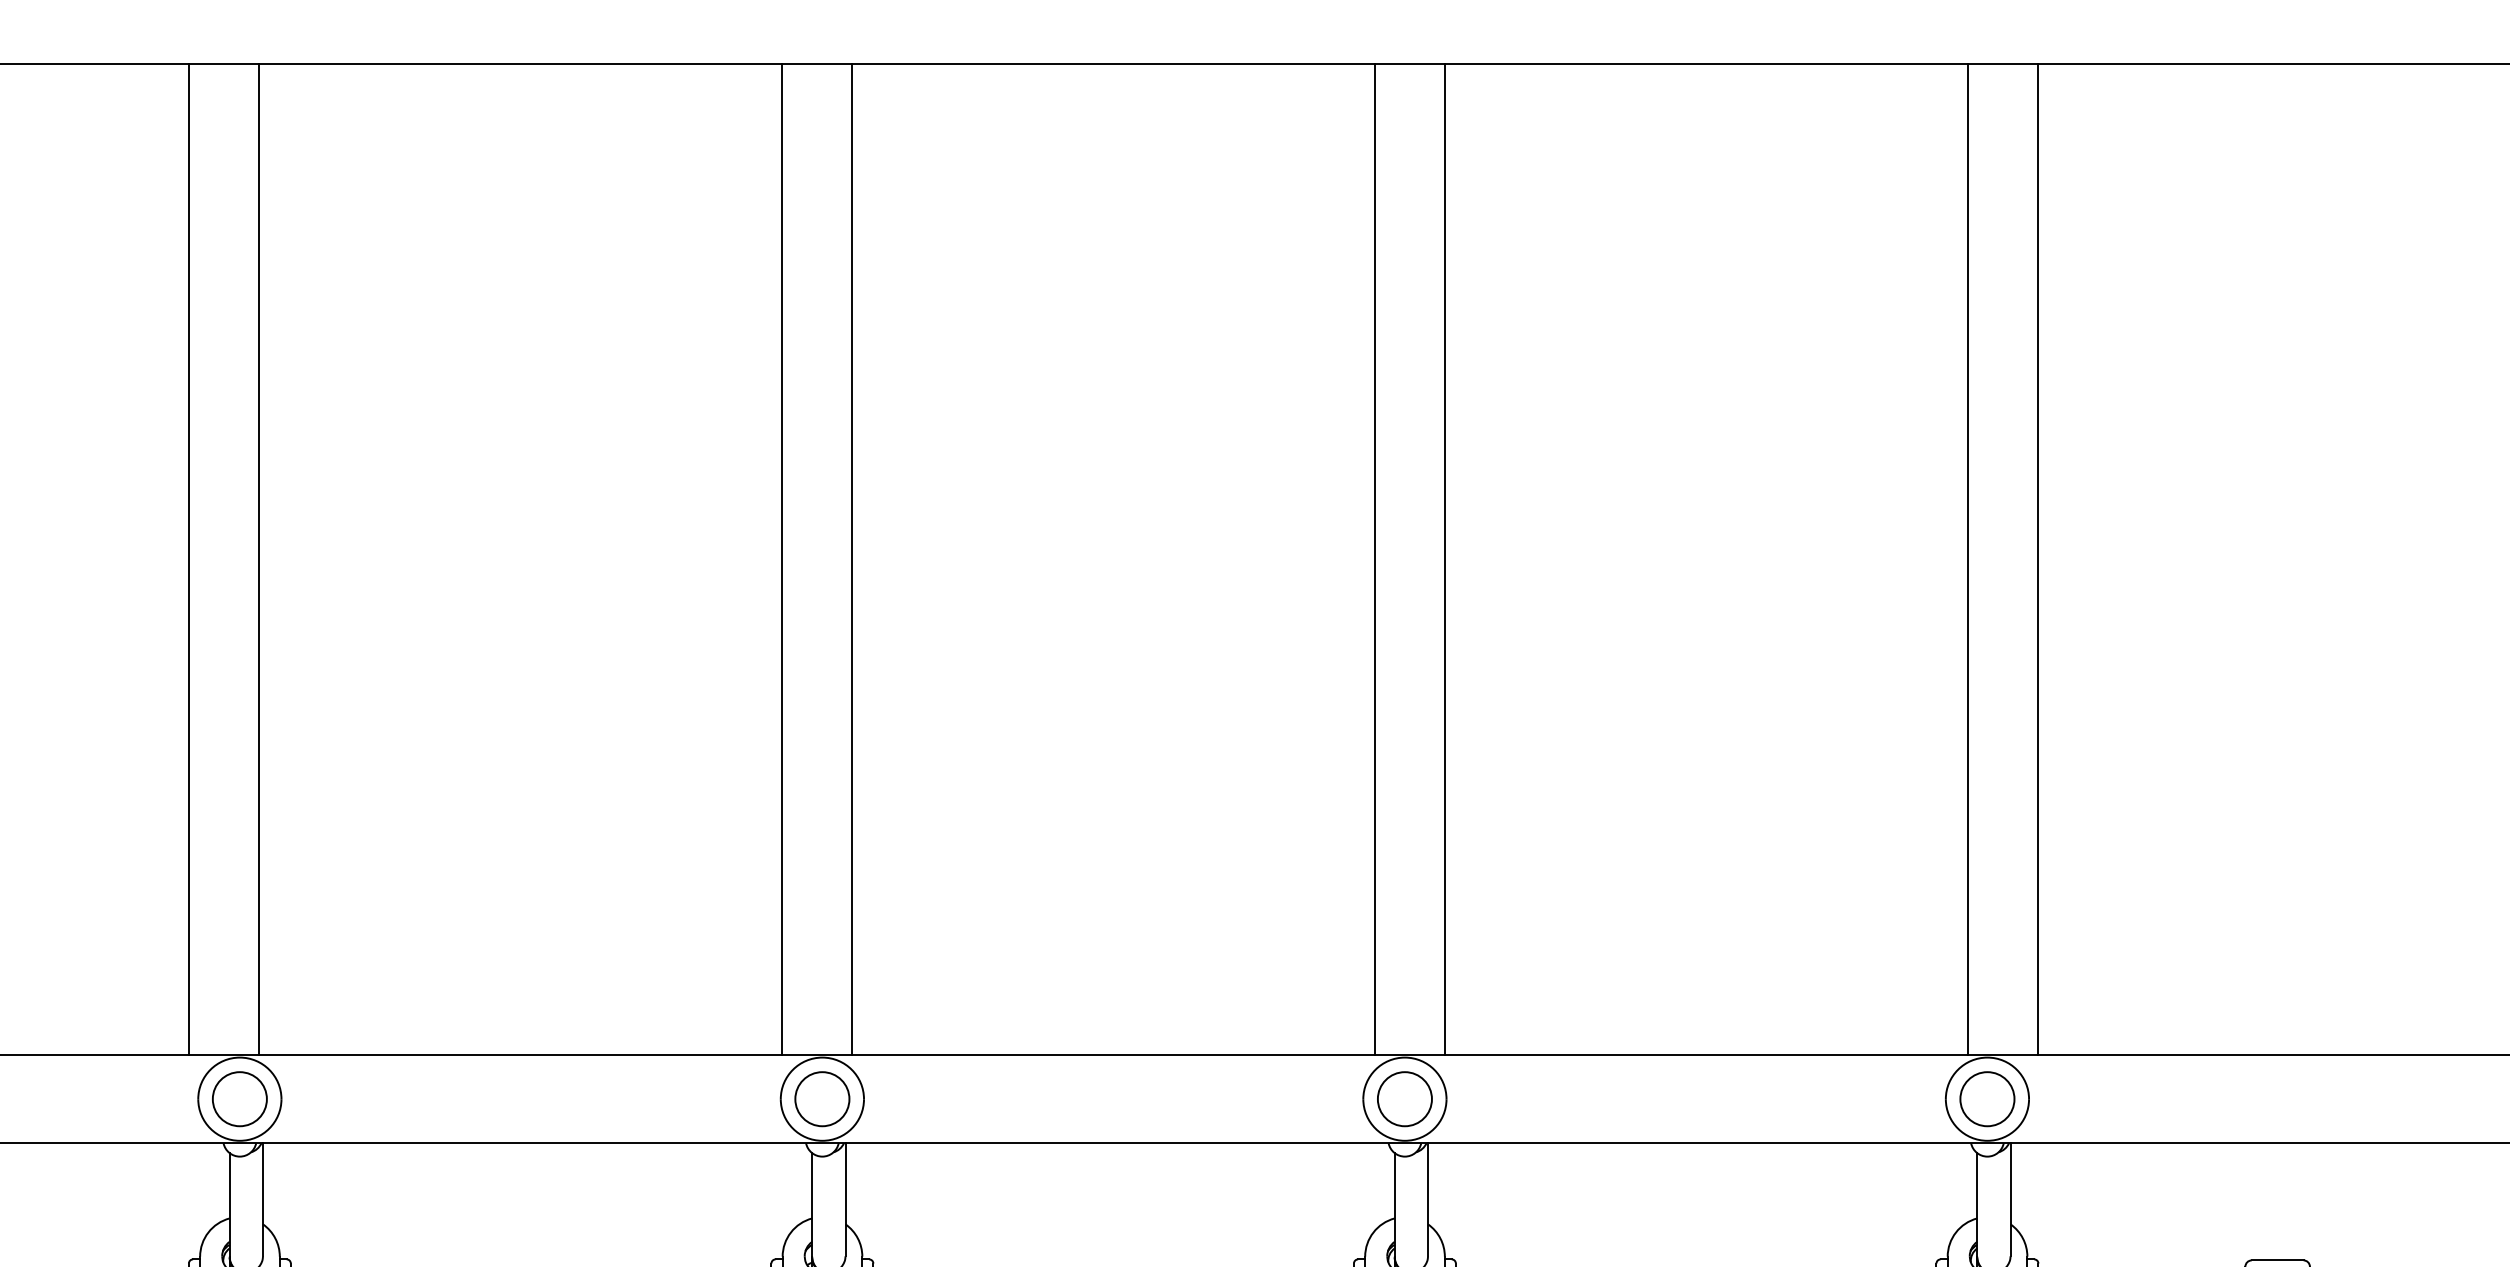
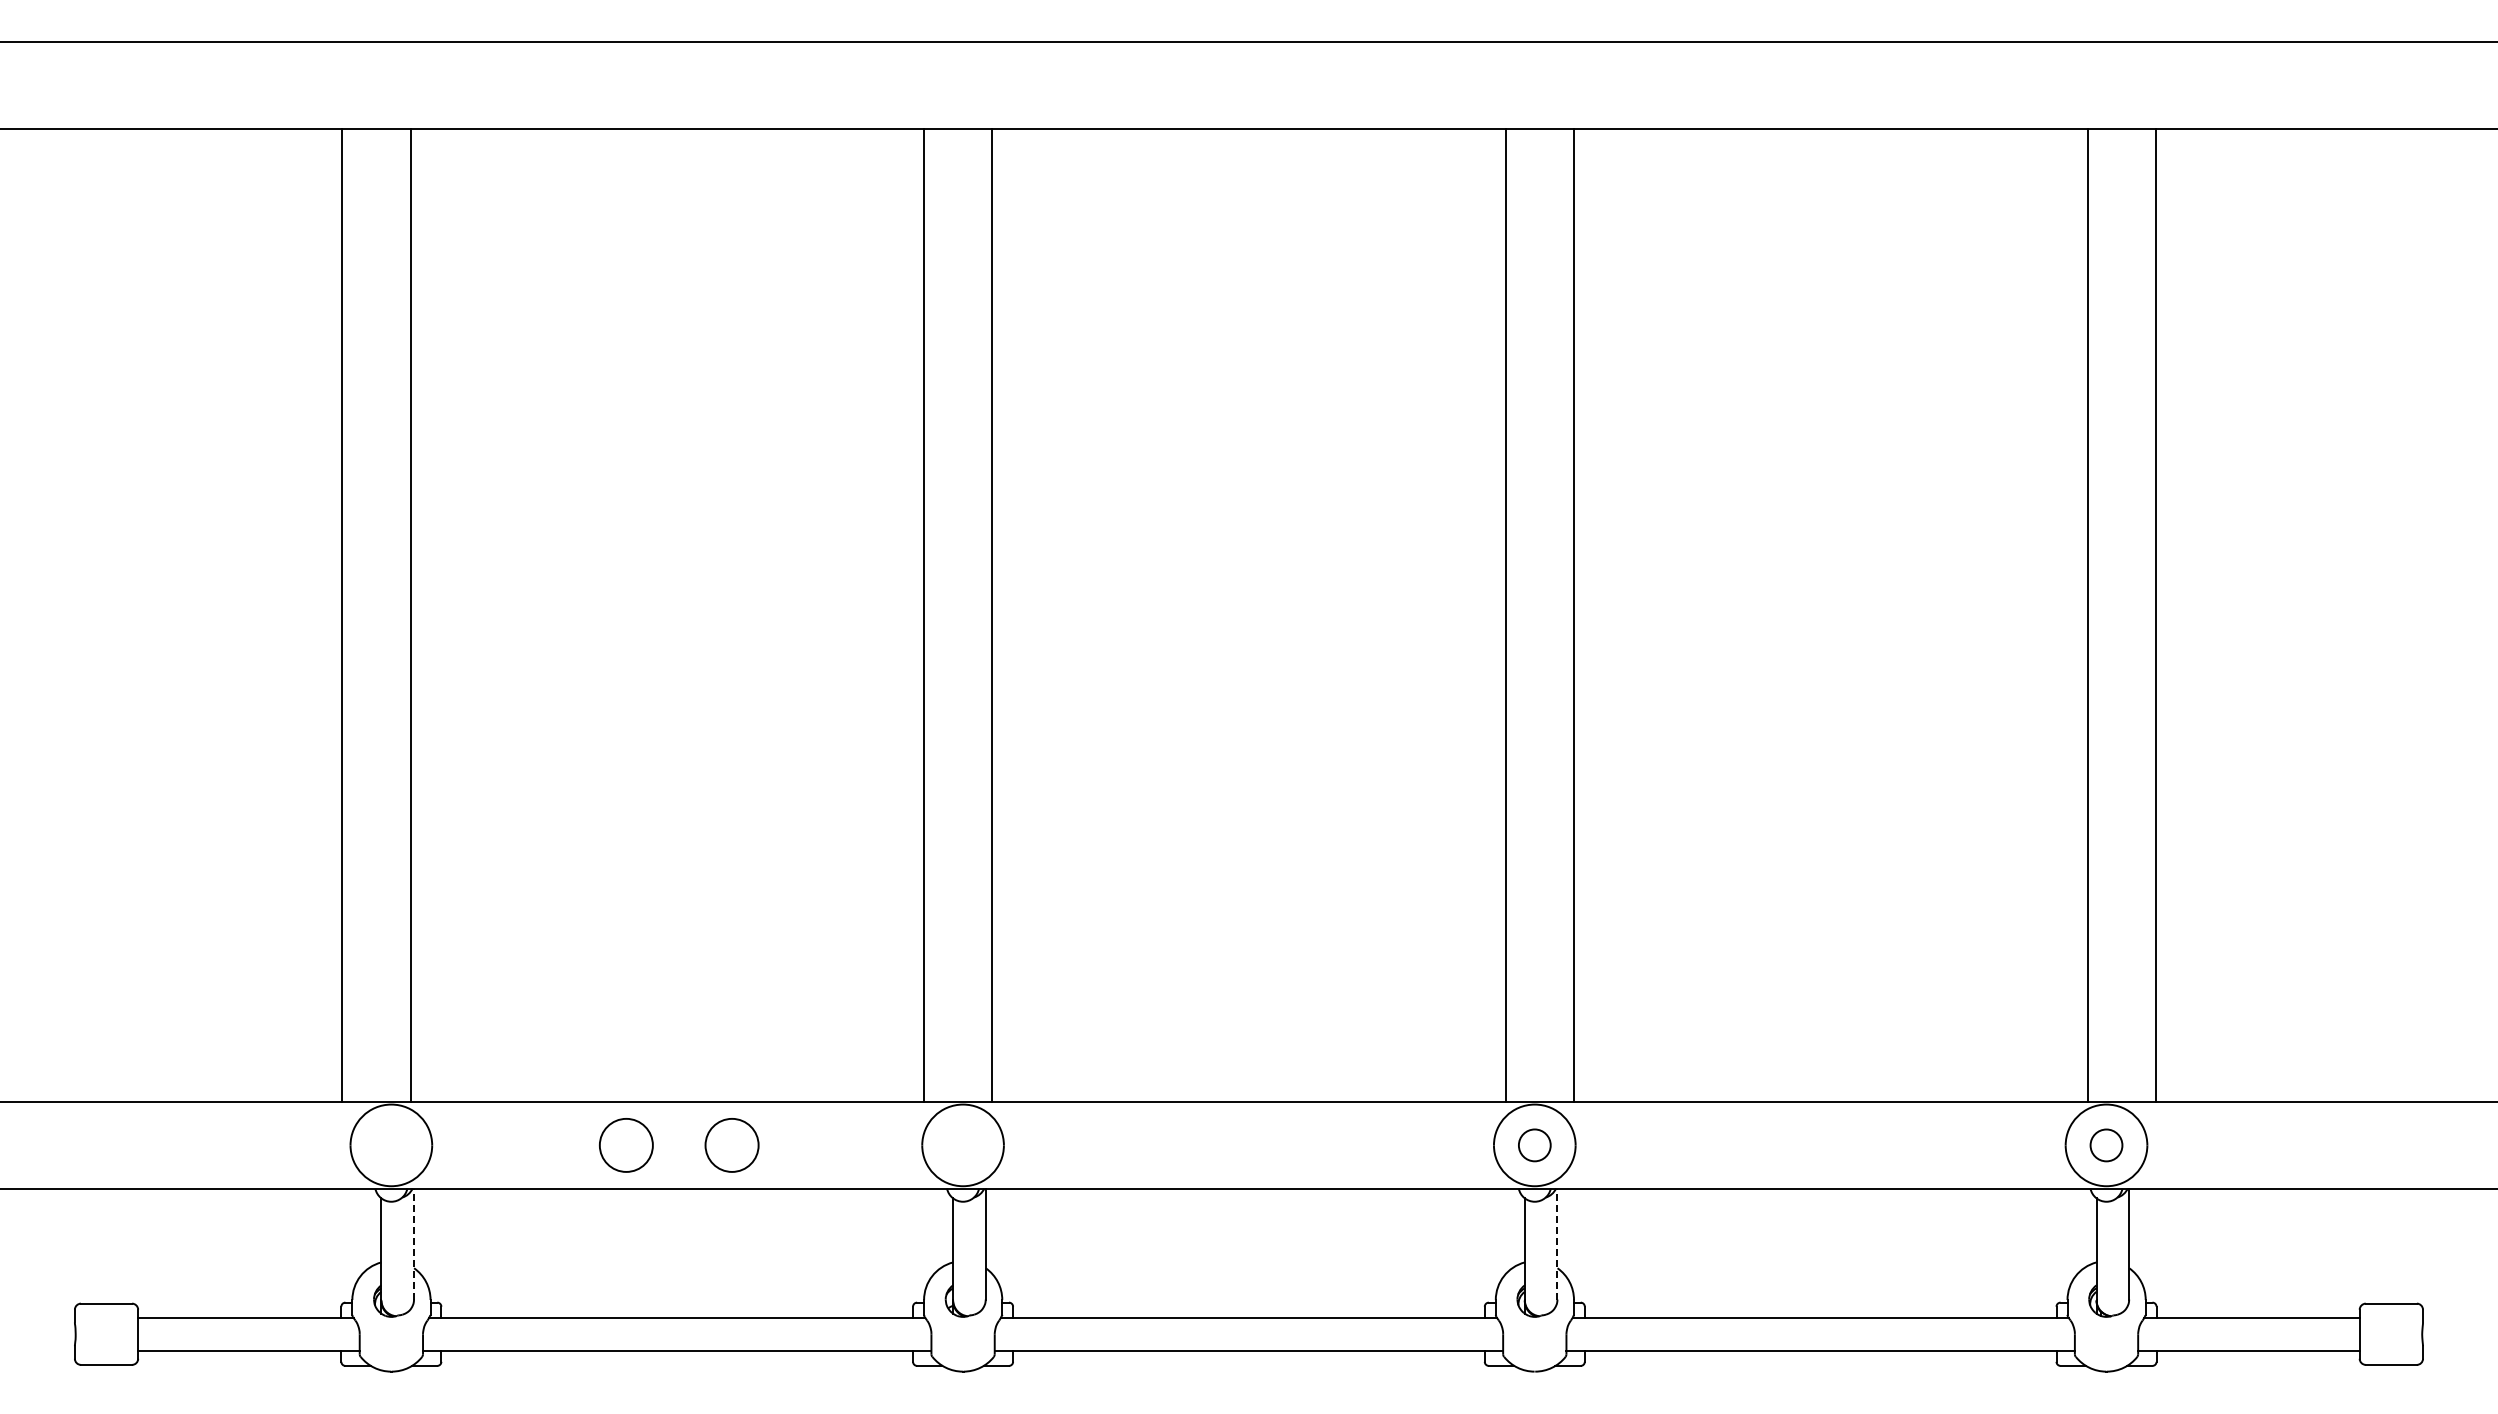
circle: (1404, 1098) -> (1534, 1144), size x0.6
circle: (240, 1099) -> (626, 1145), moved
circle: (821, 1099) -> (731, 1145), moved
circle: (1987, 1099) -> (2106, 1145), size x0.6
line: (263, 1199) -> (414, 1243), solid -> dashed
line: (1428, 1199) -> (1557, 1243), solid -> dashed

